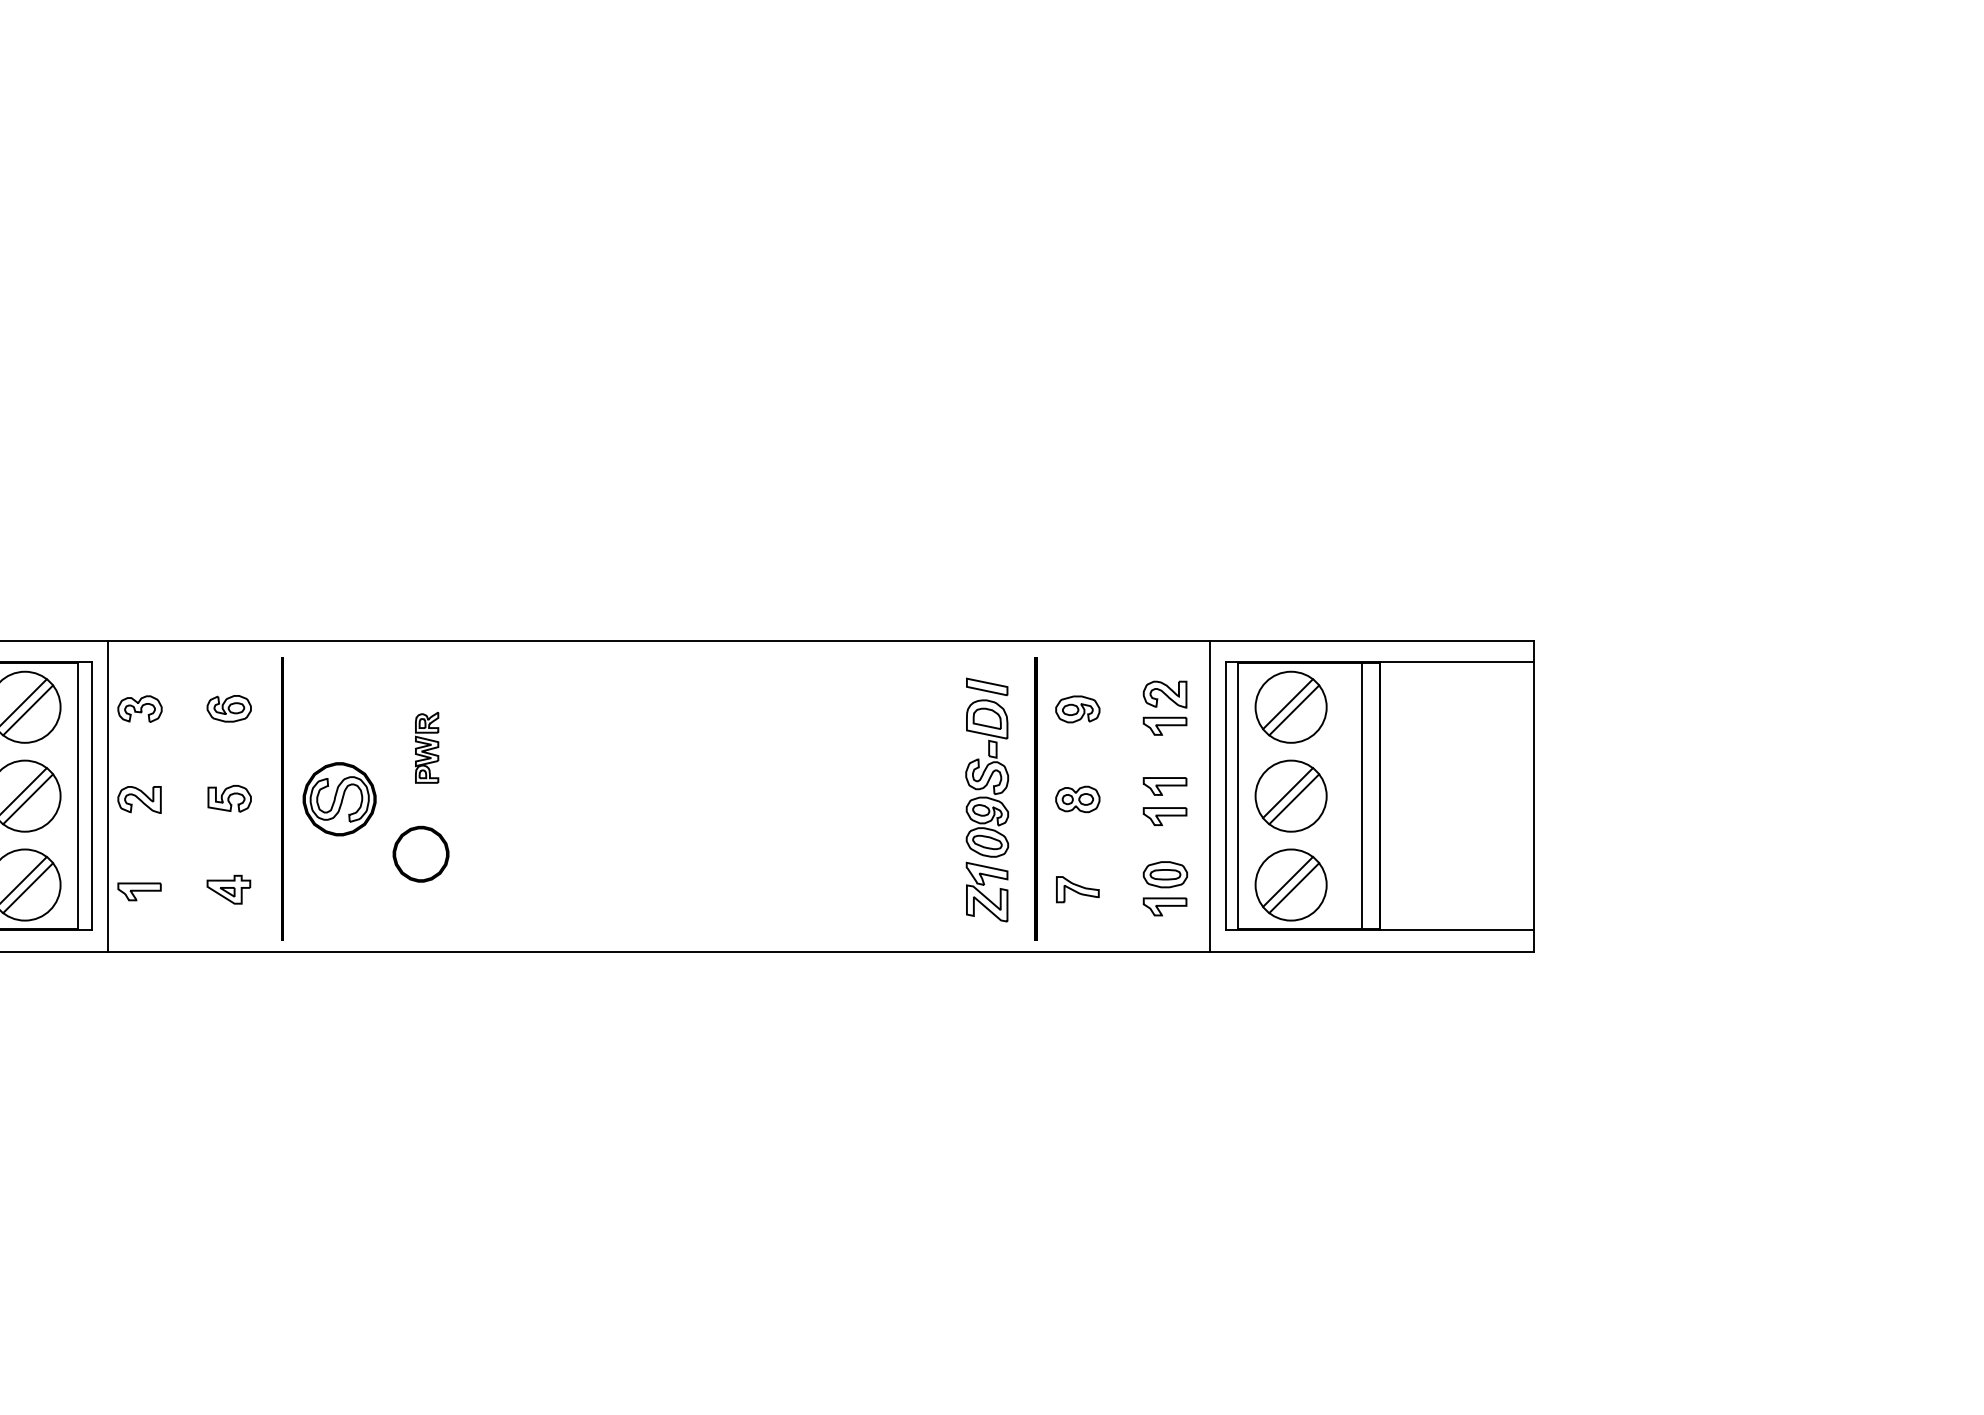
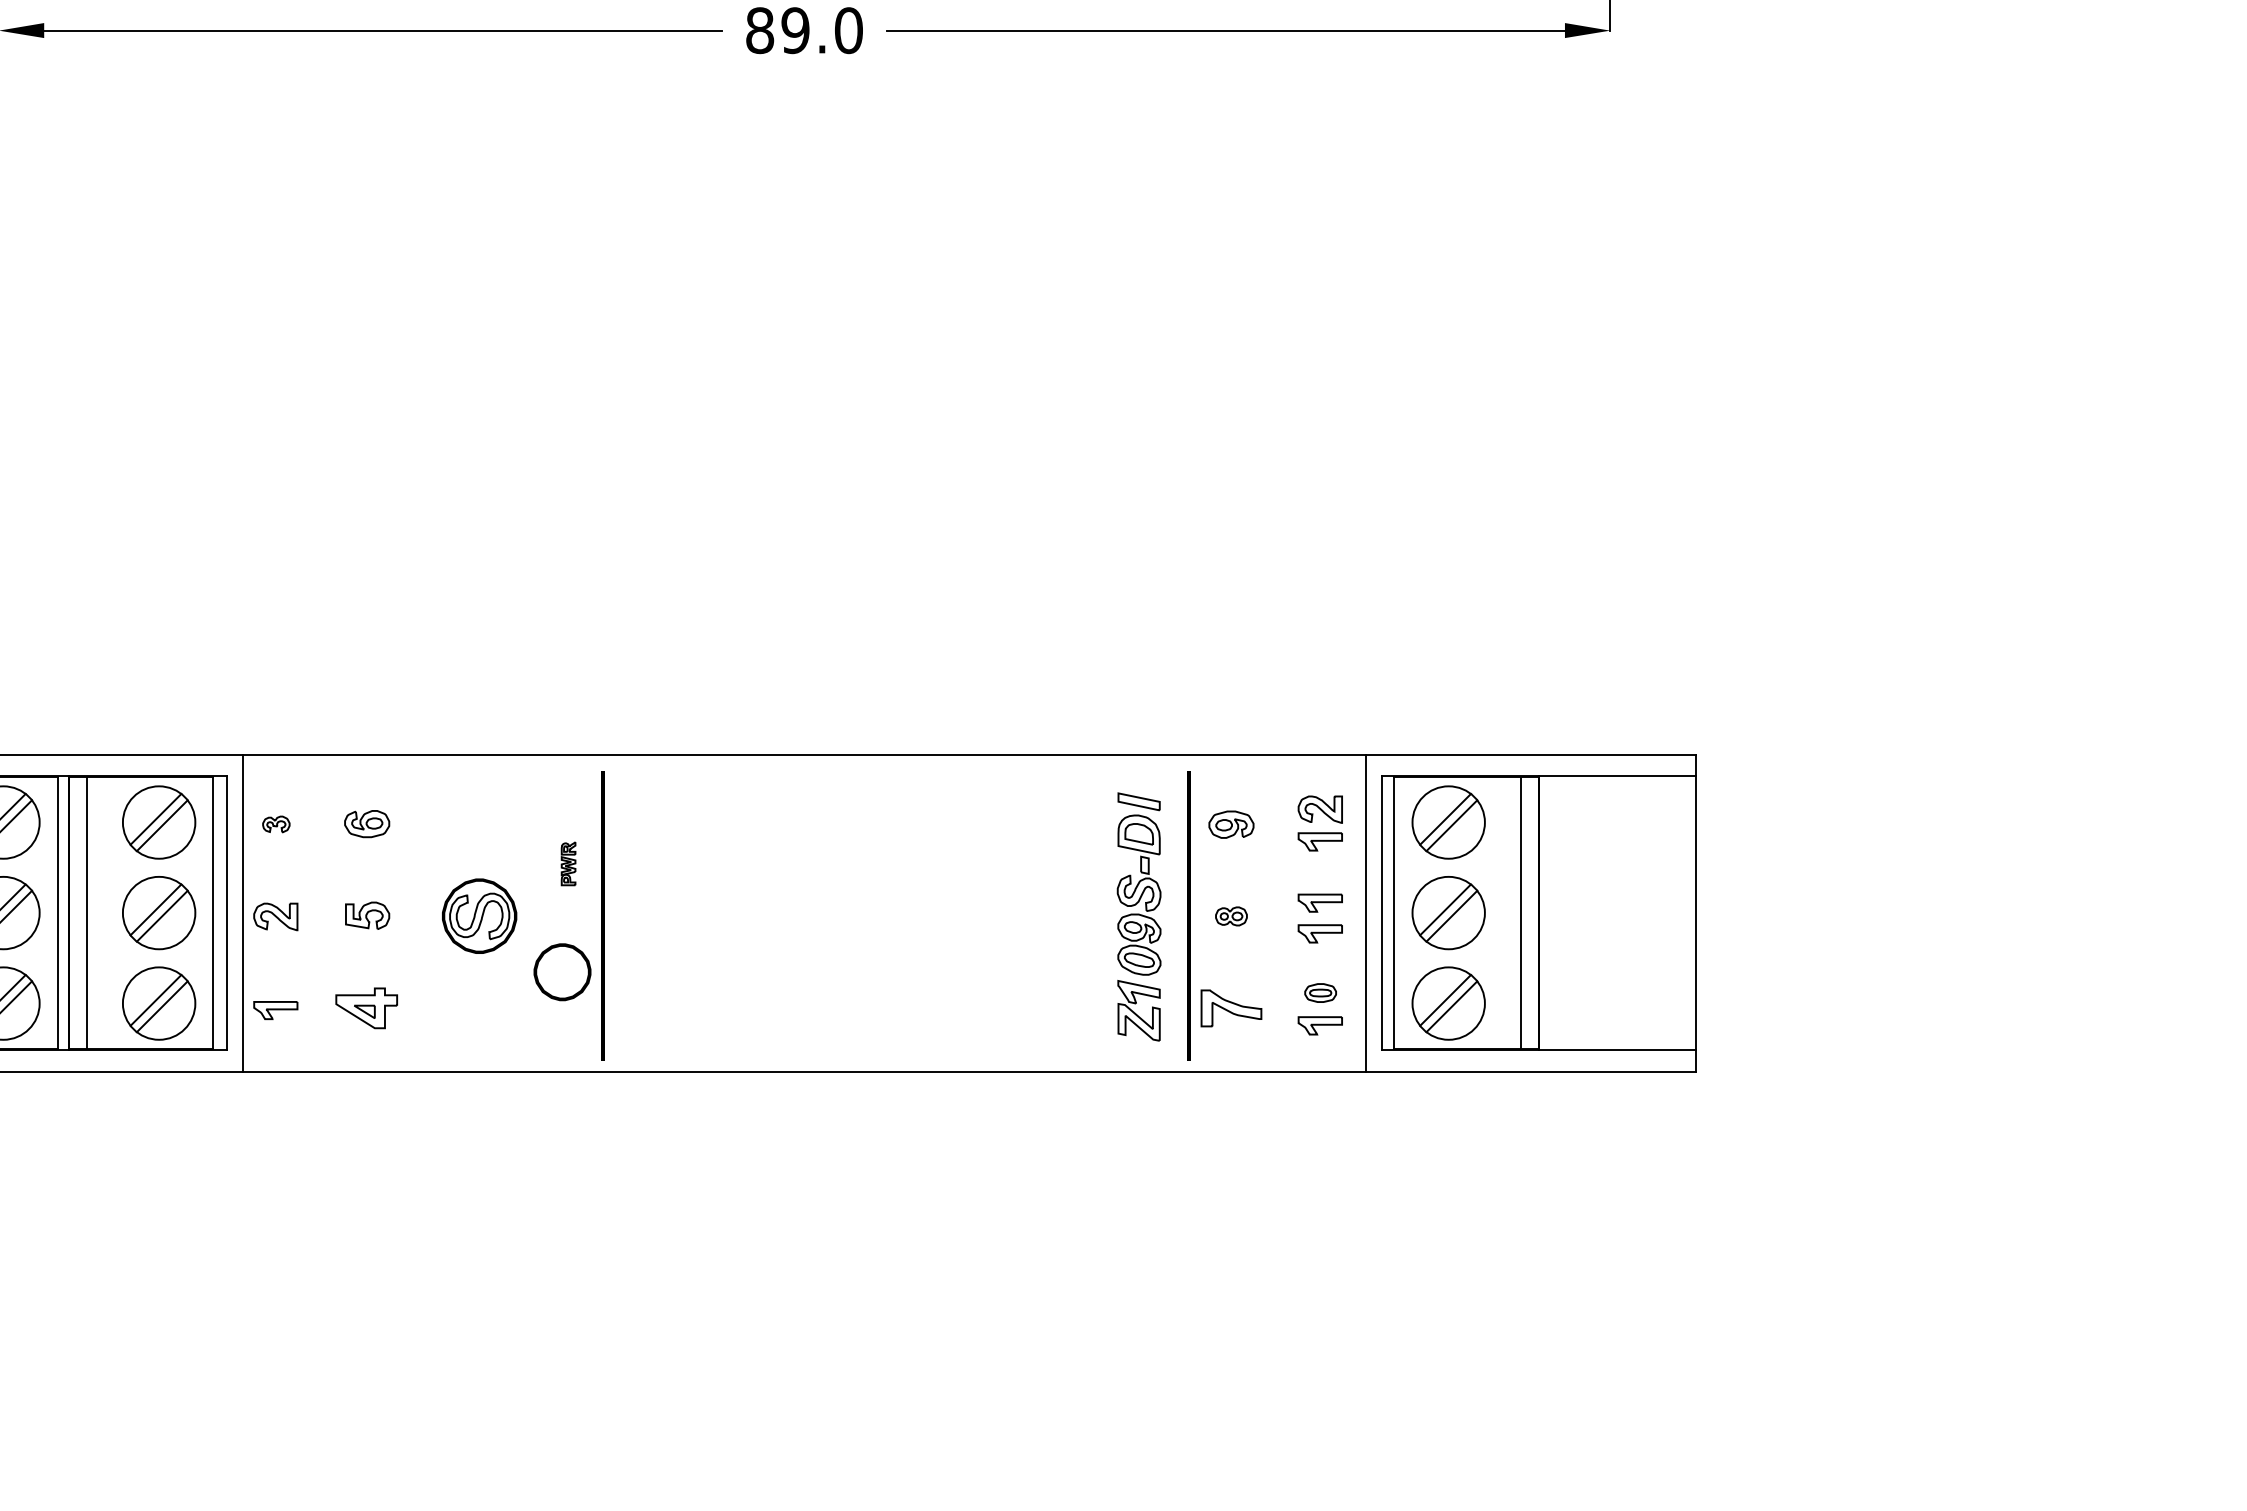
part: (140, 709) -> (276, 824), size x0.6
part: (426, 747) -> (568, 863), size x0.6
line: (281, 798) -> (602, 915), moved
part: (1077, 799) -> (1231, 916), size x0.7
part: (1165, 874) -> (1320, 992), size x0.7
part: (1077, 888) -> (1231, 1007), size x1.4
part: (228, 889) -> (366, 1008), size x1.4

